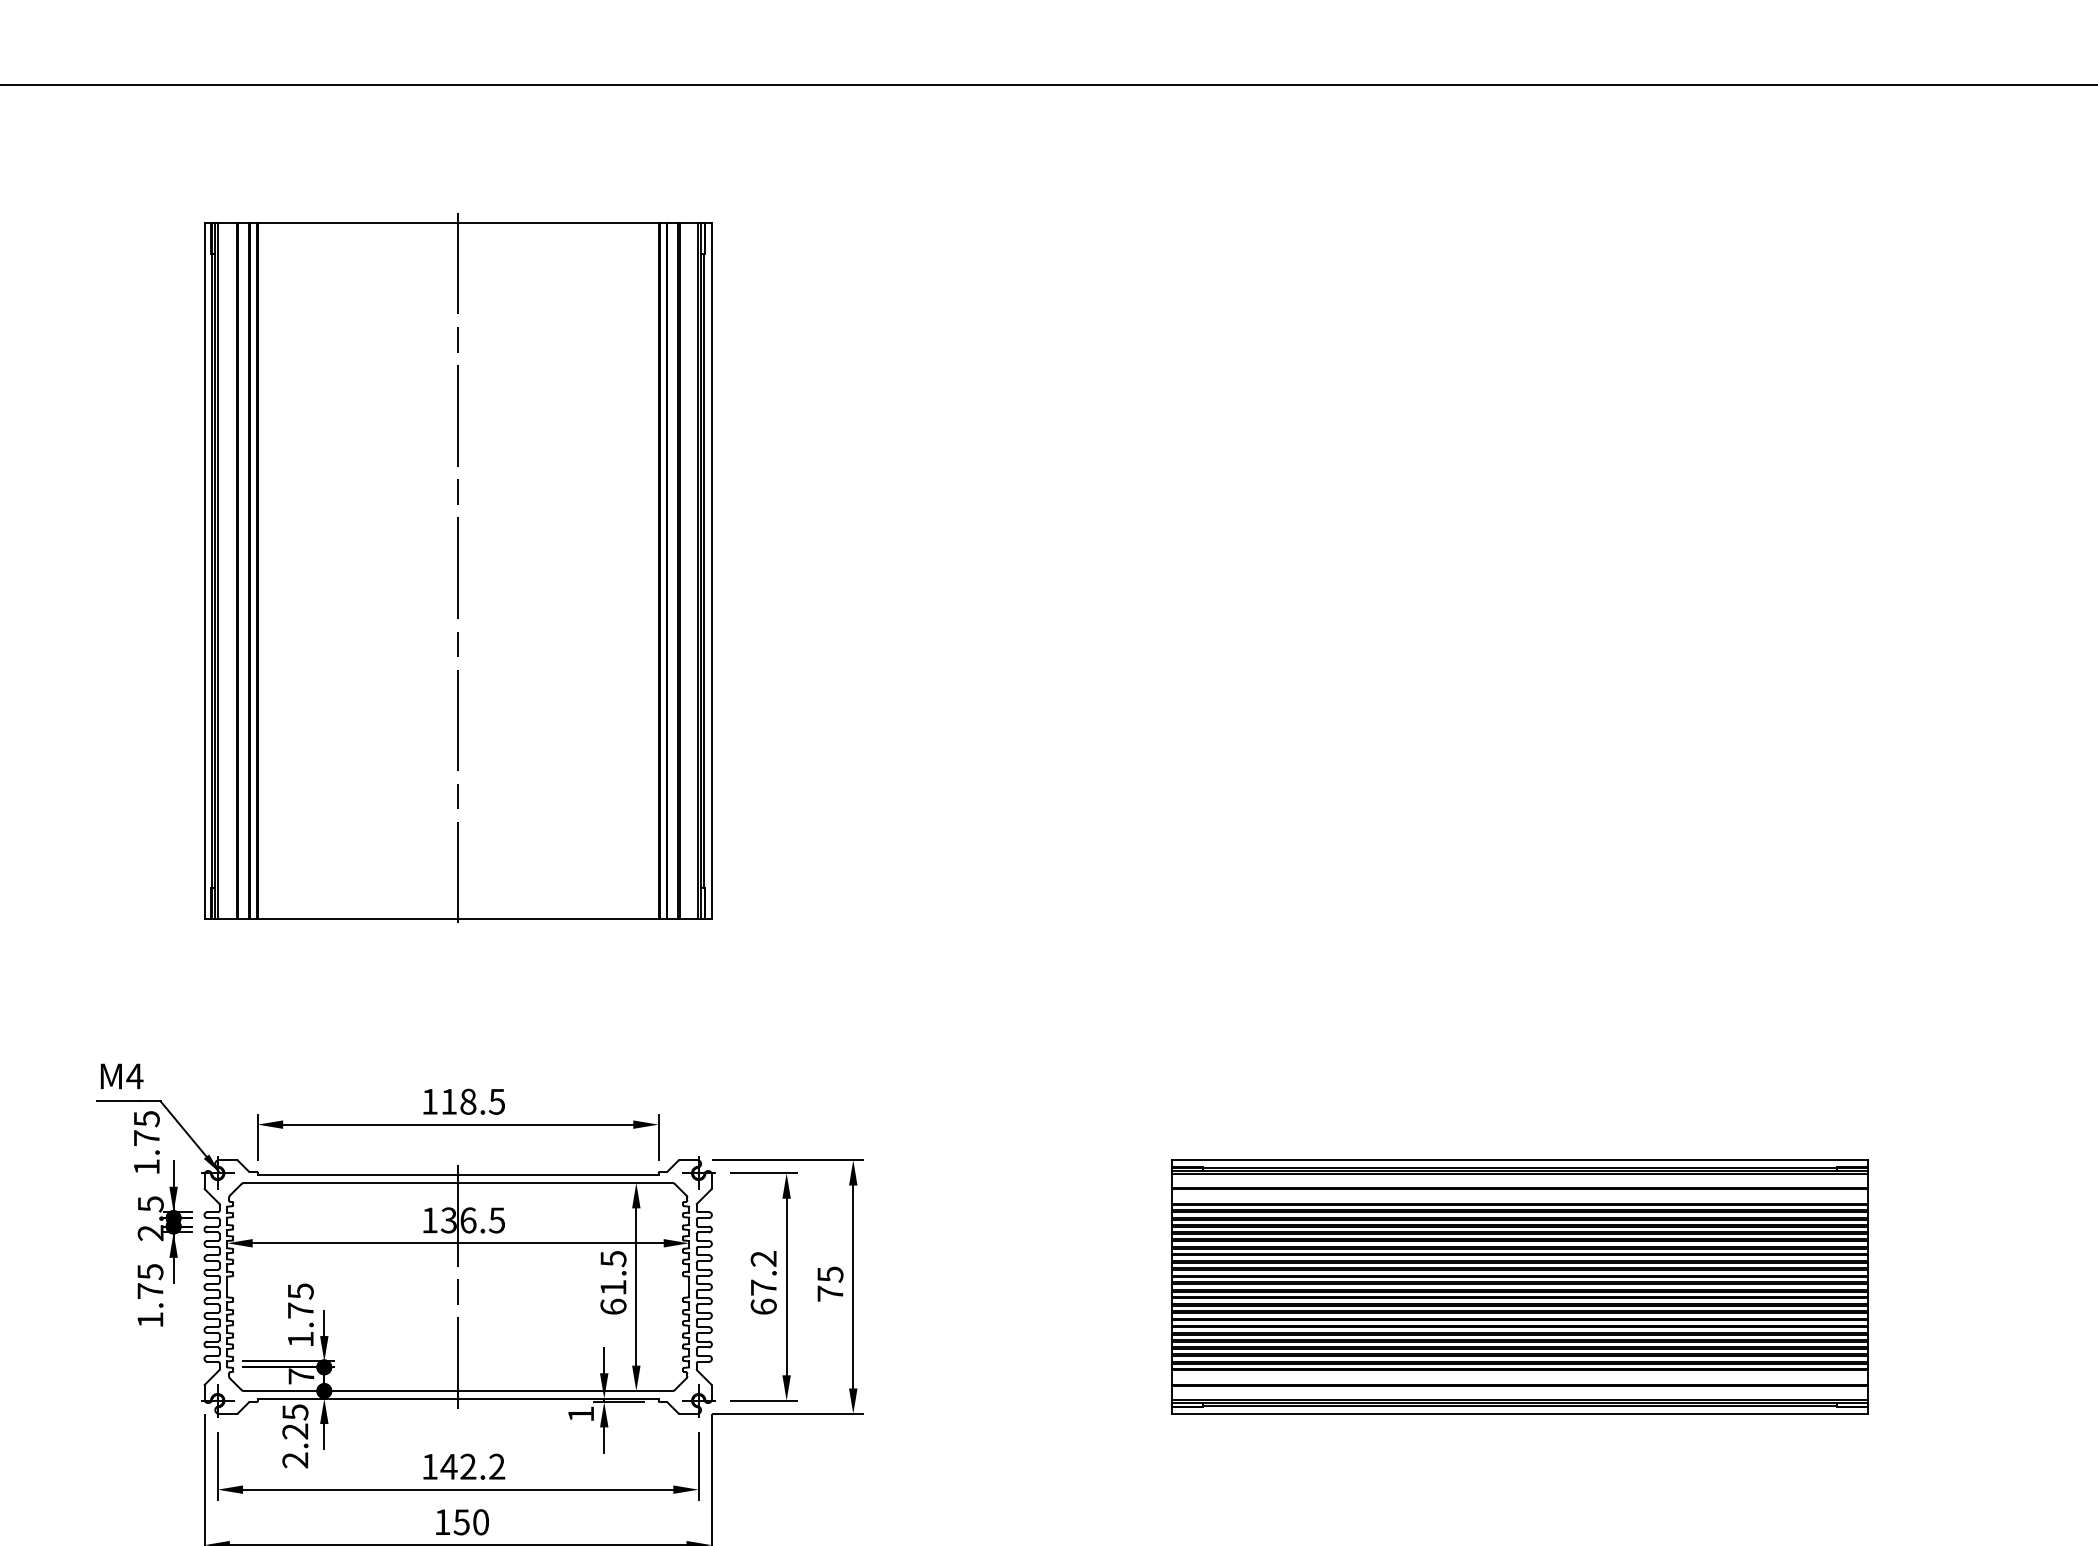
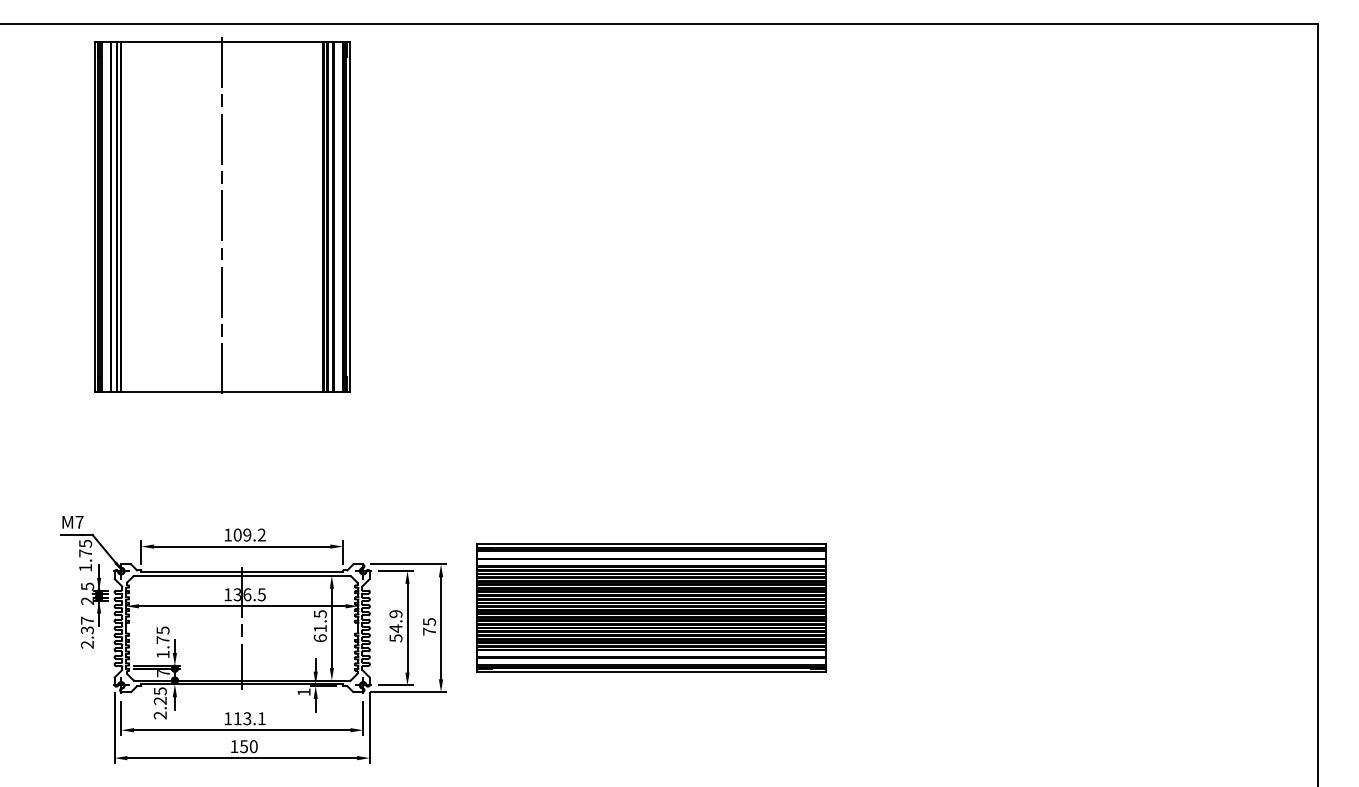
part: (458, 567) -> (222, 215), moved
text: (134, 1076) -> (79, 522), M4 -> M7
text: (472, 1100) -> (249, 534), 118.5 -> 109.2
text: (762, 1283) -> (395, 626), 67.2 -> 54.9
part: (1520, 1285) -> (651, 607), moved
text: (148, 1295) -> (86, 632), 1.75 -> 2.37
text: (472, 1466) -> (249, 718), 142.2 -> 113.1

